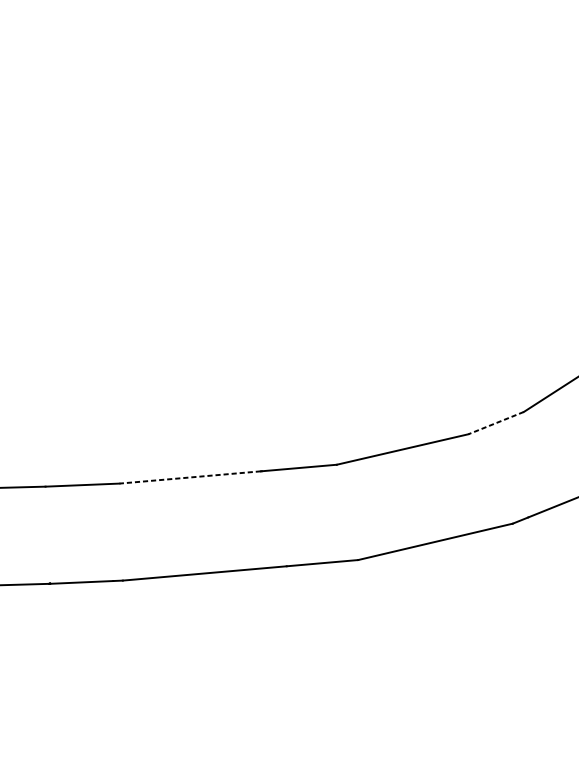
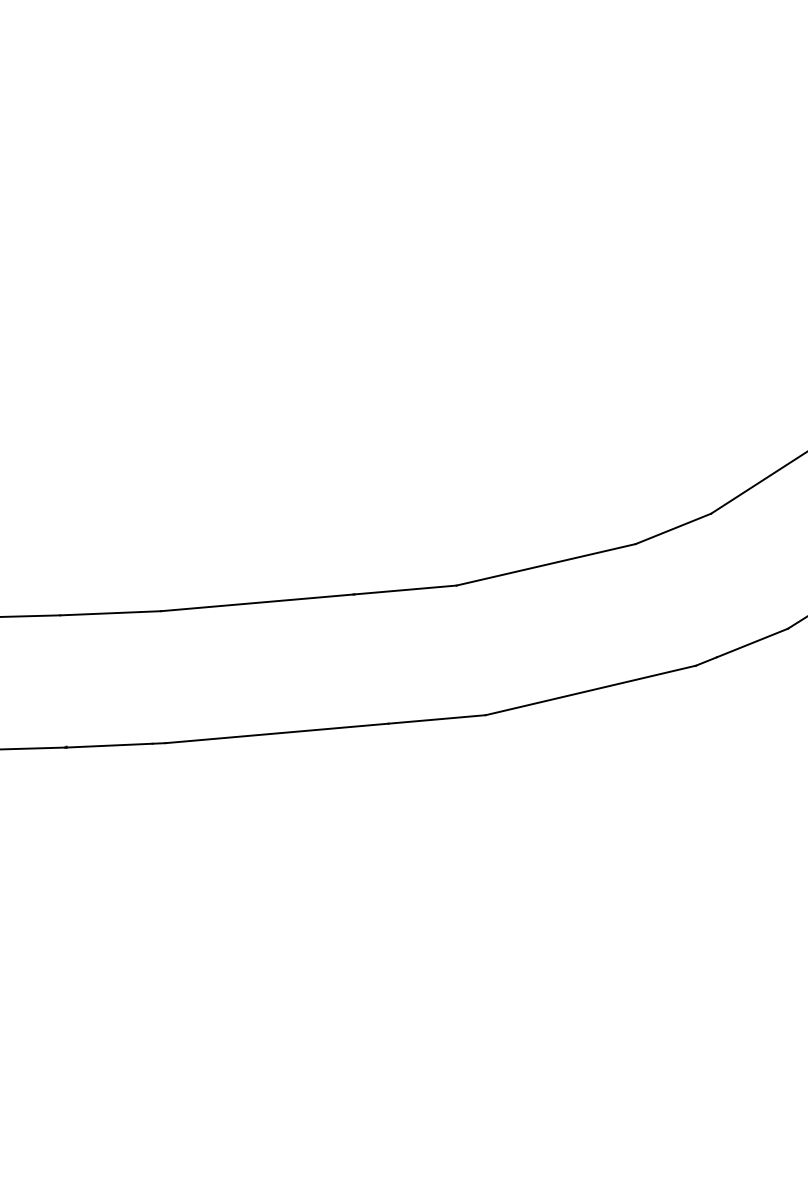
line: (496, 422) -> (673, 528), dashed -> solid
line: (190, 477) -> (257, 602), dashed -> solid

